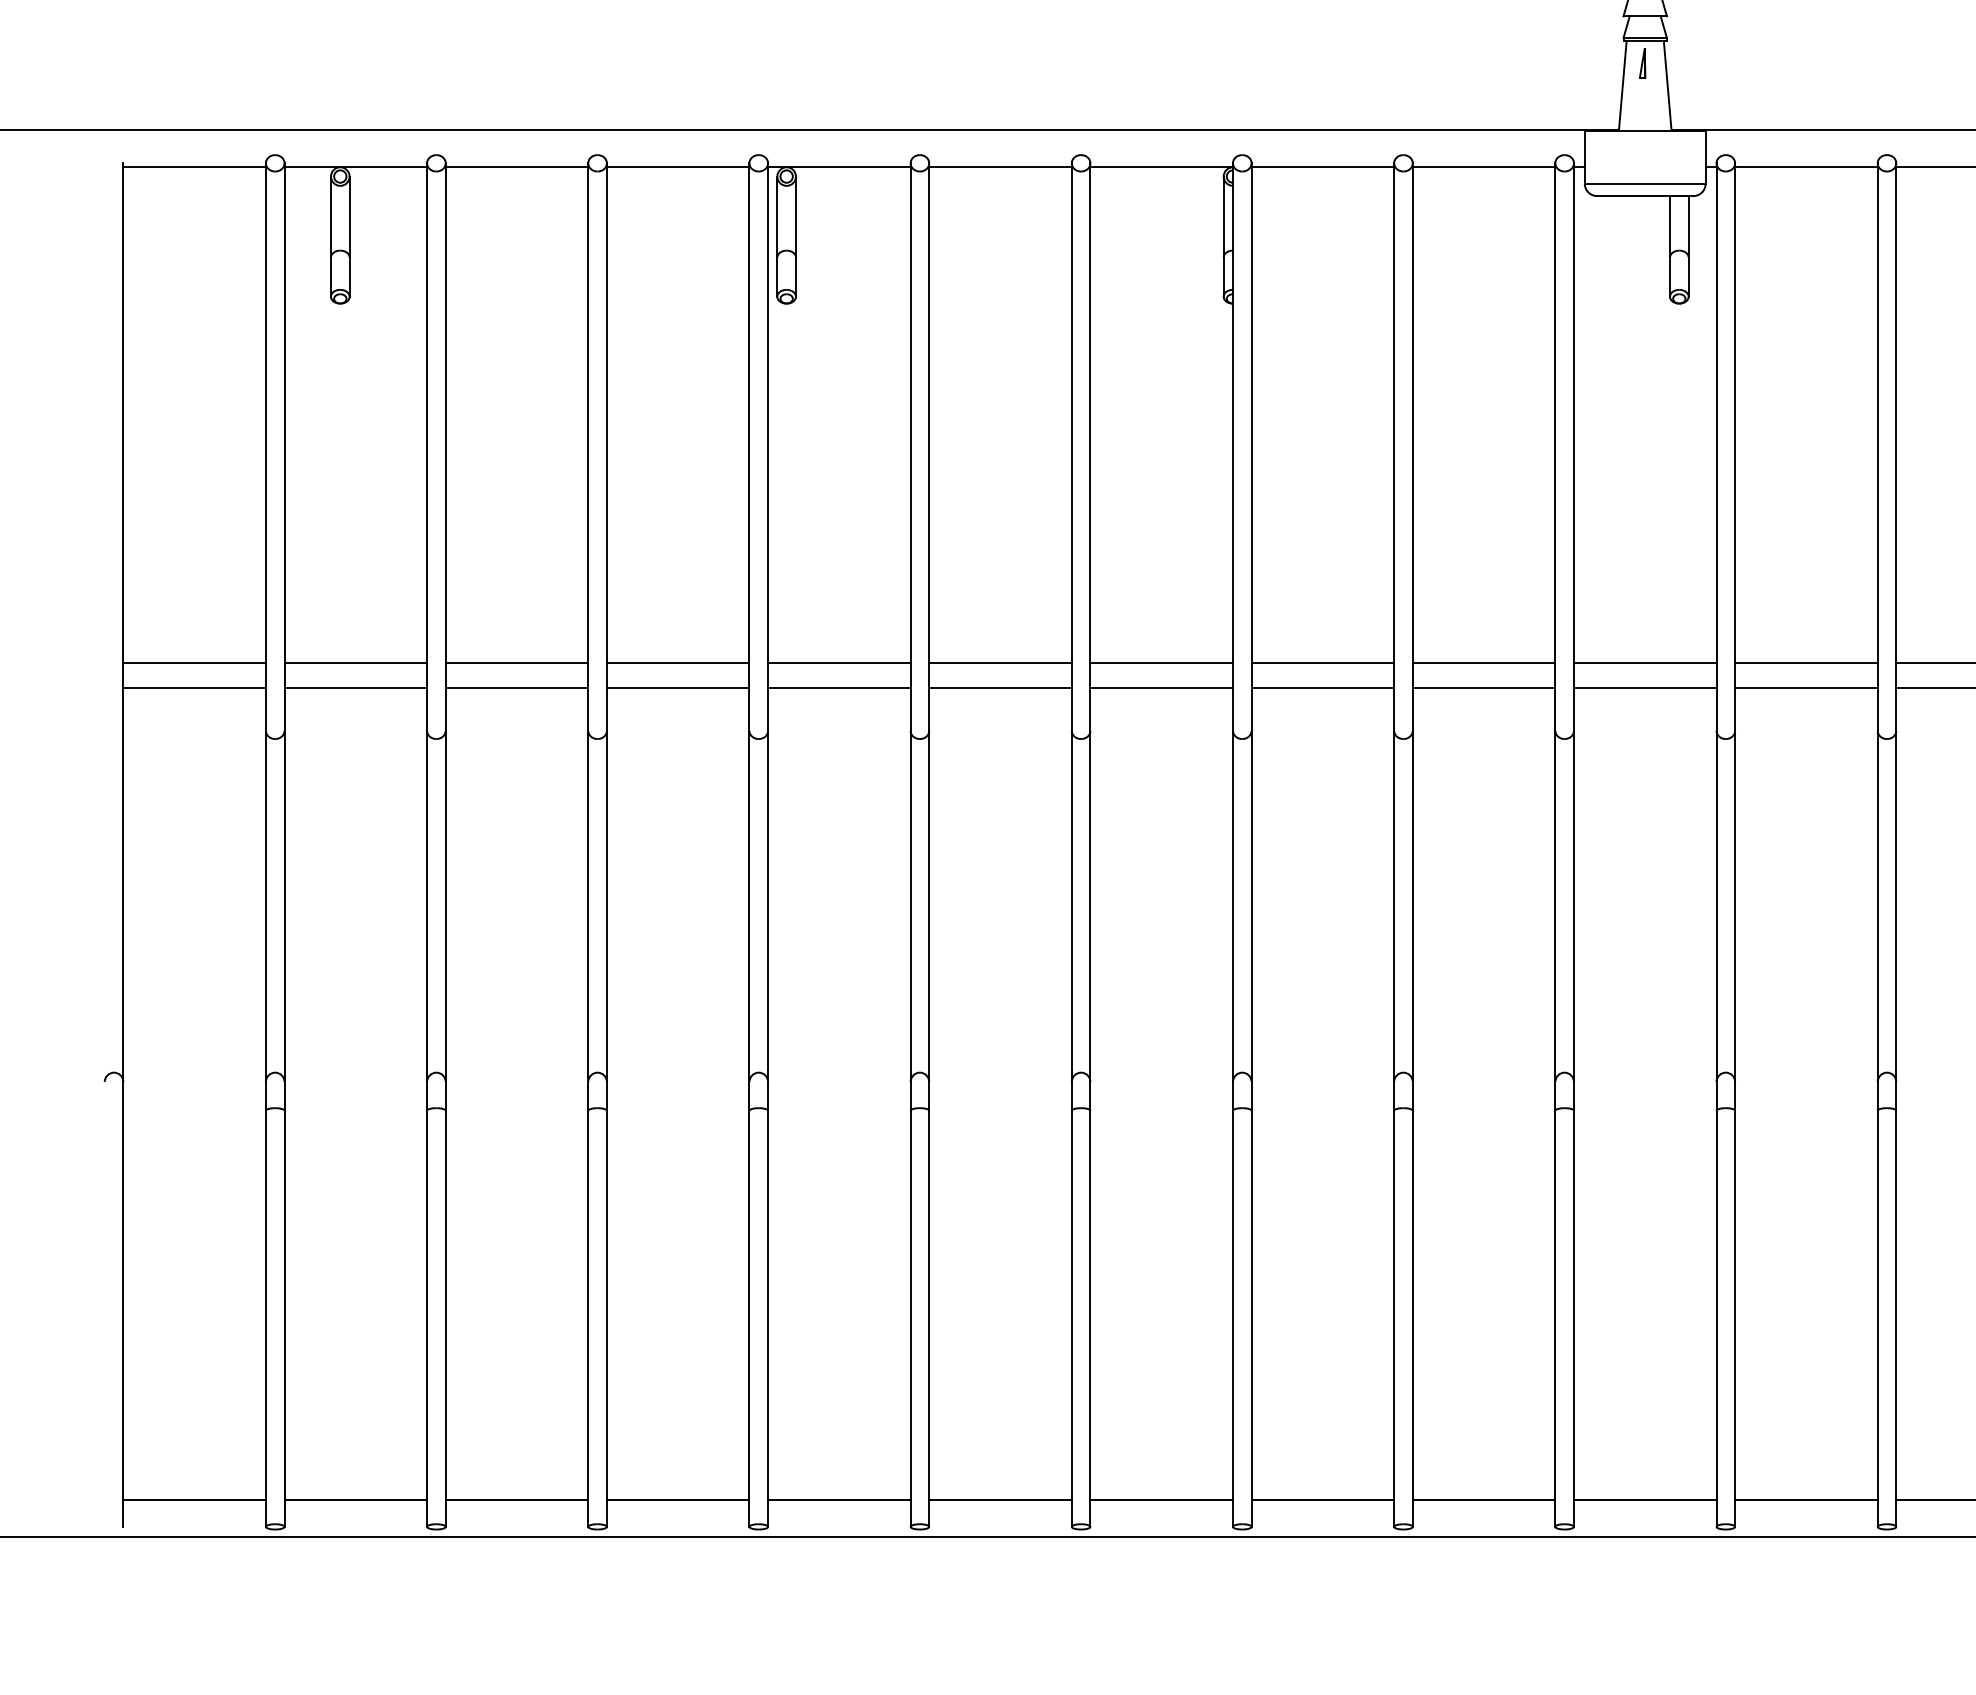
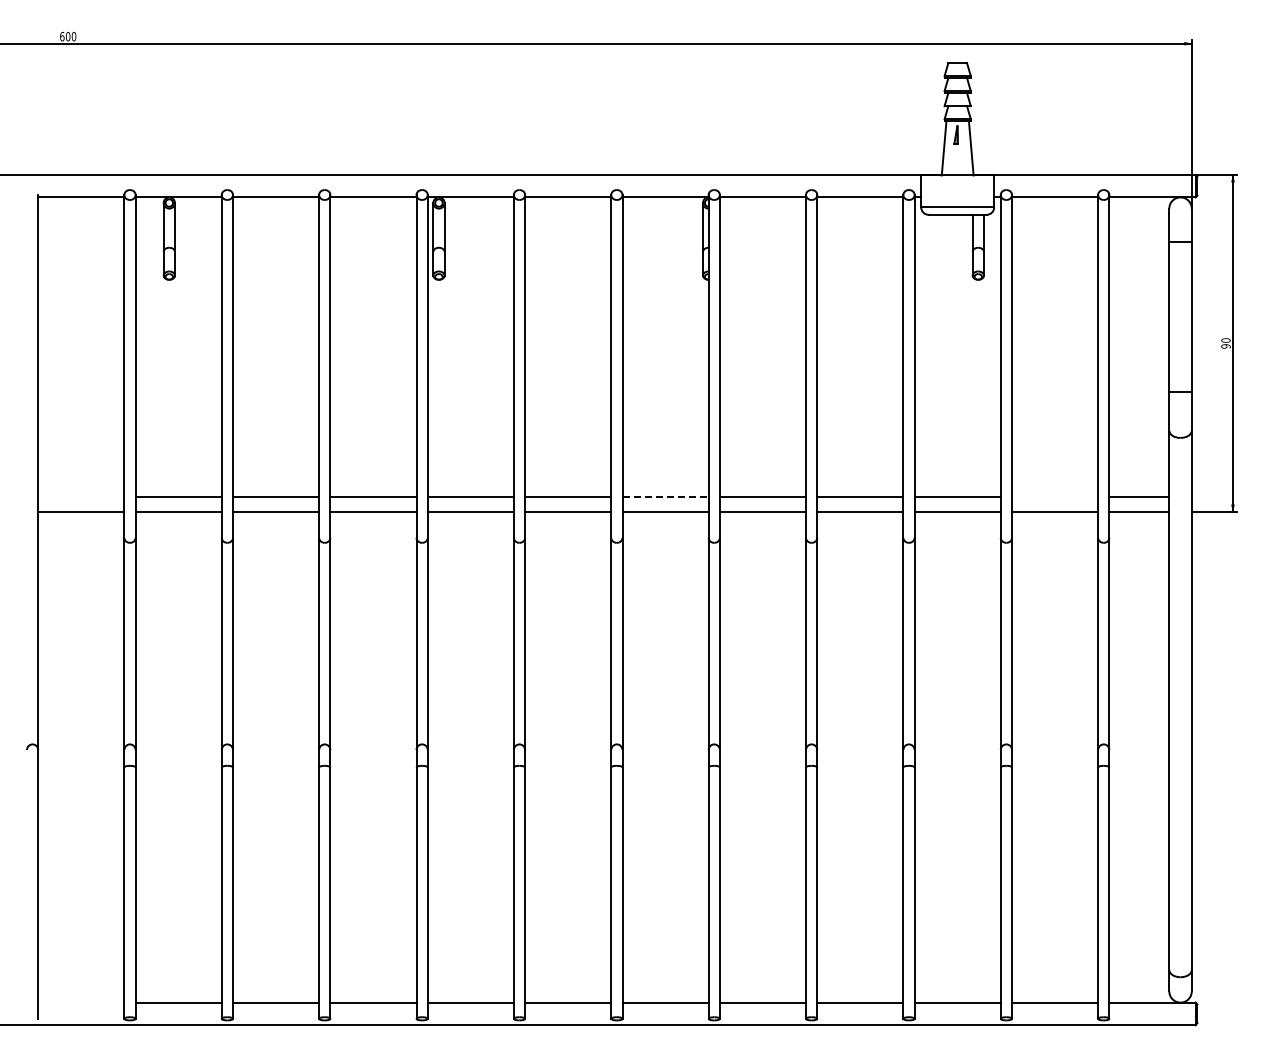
line: (194, 663) -> (81, 497), removed
line: (1163, 663) -> (666, 497), solid -> dashed
line: (1807, 663) -> (1055, 497), removed
line: (194, 1499) -> (81, 1002), removed

